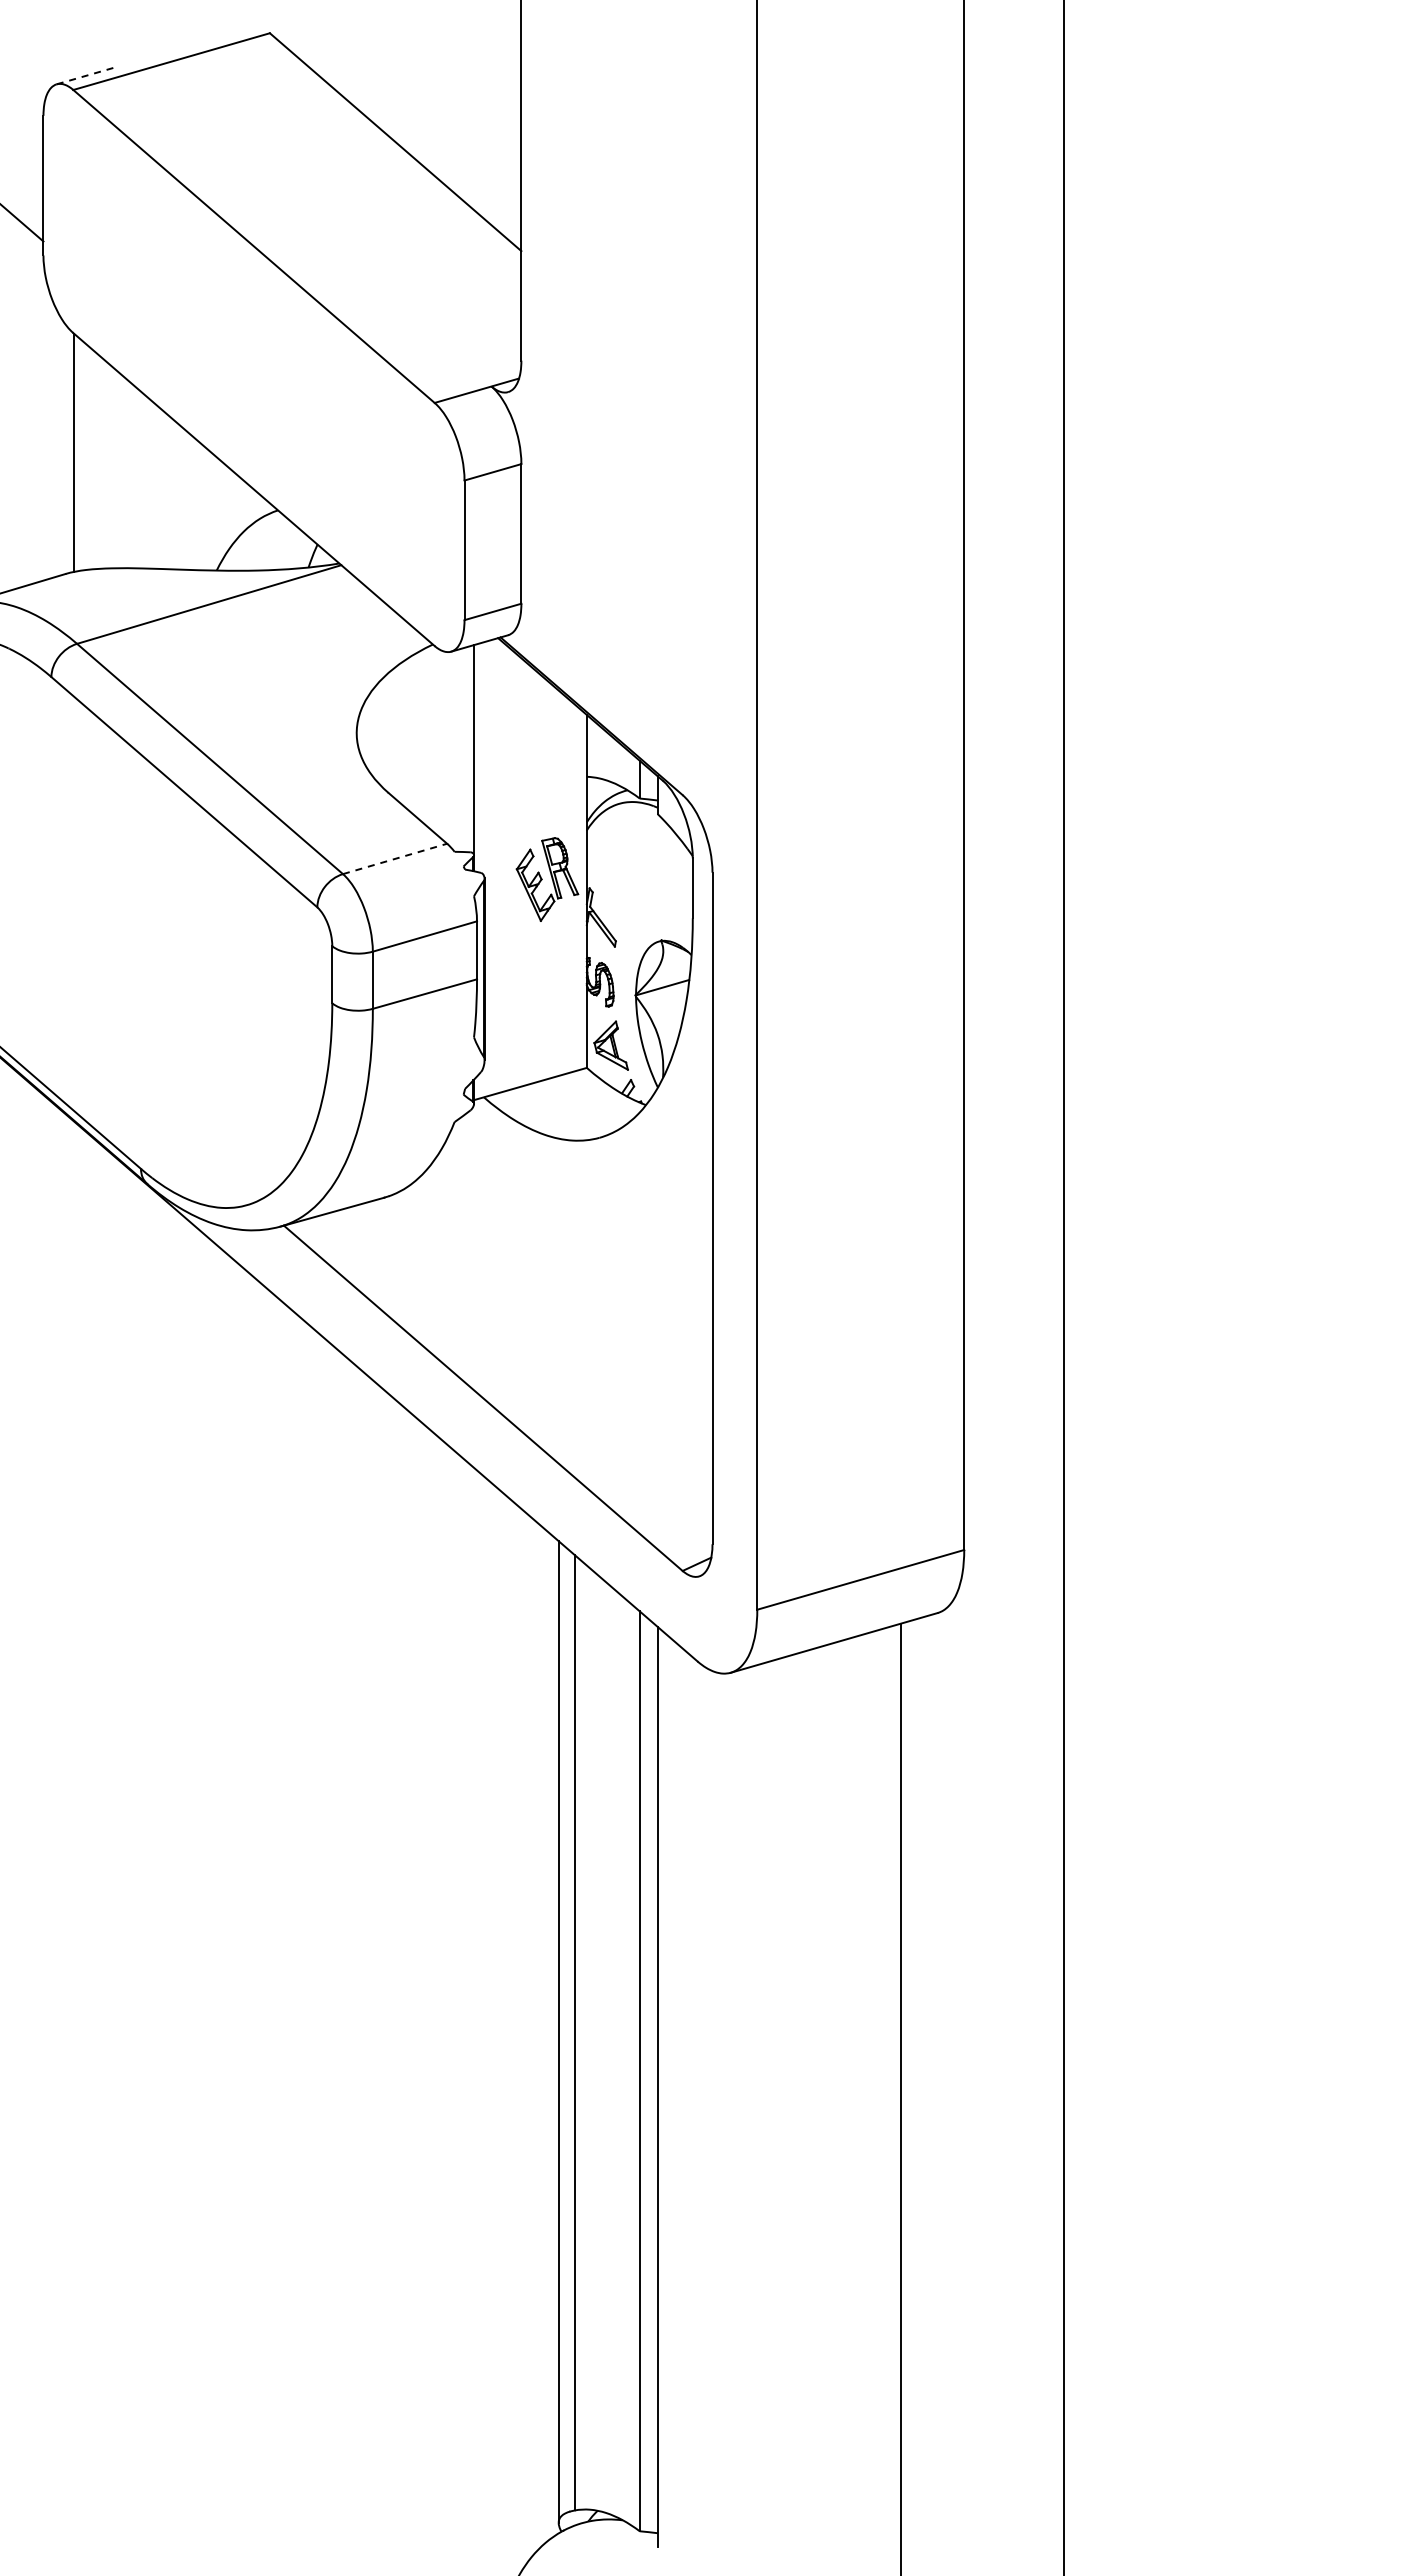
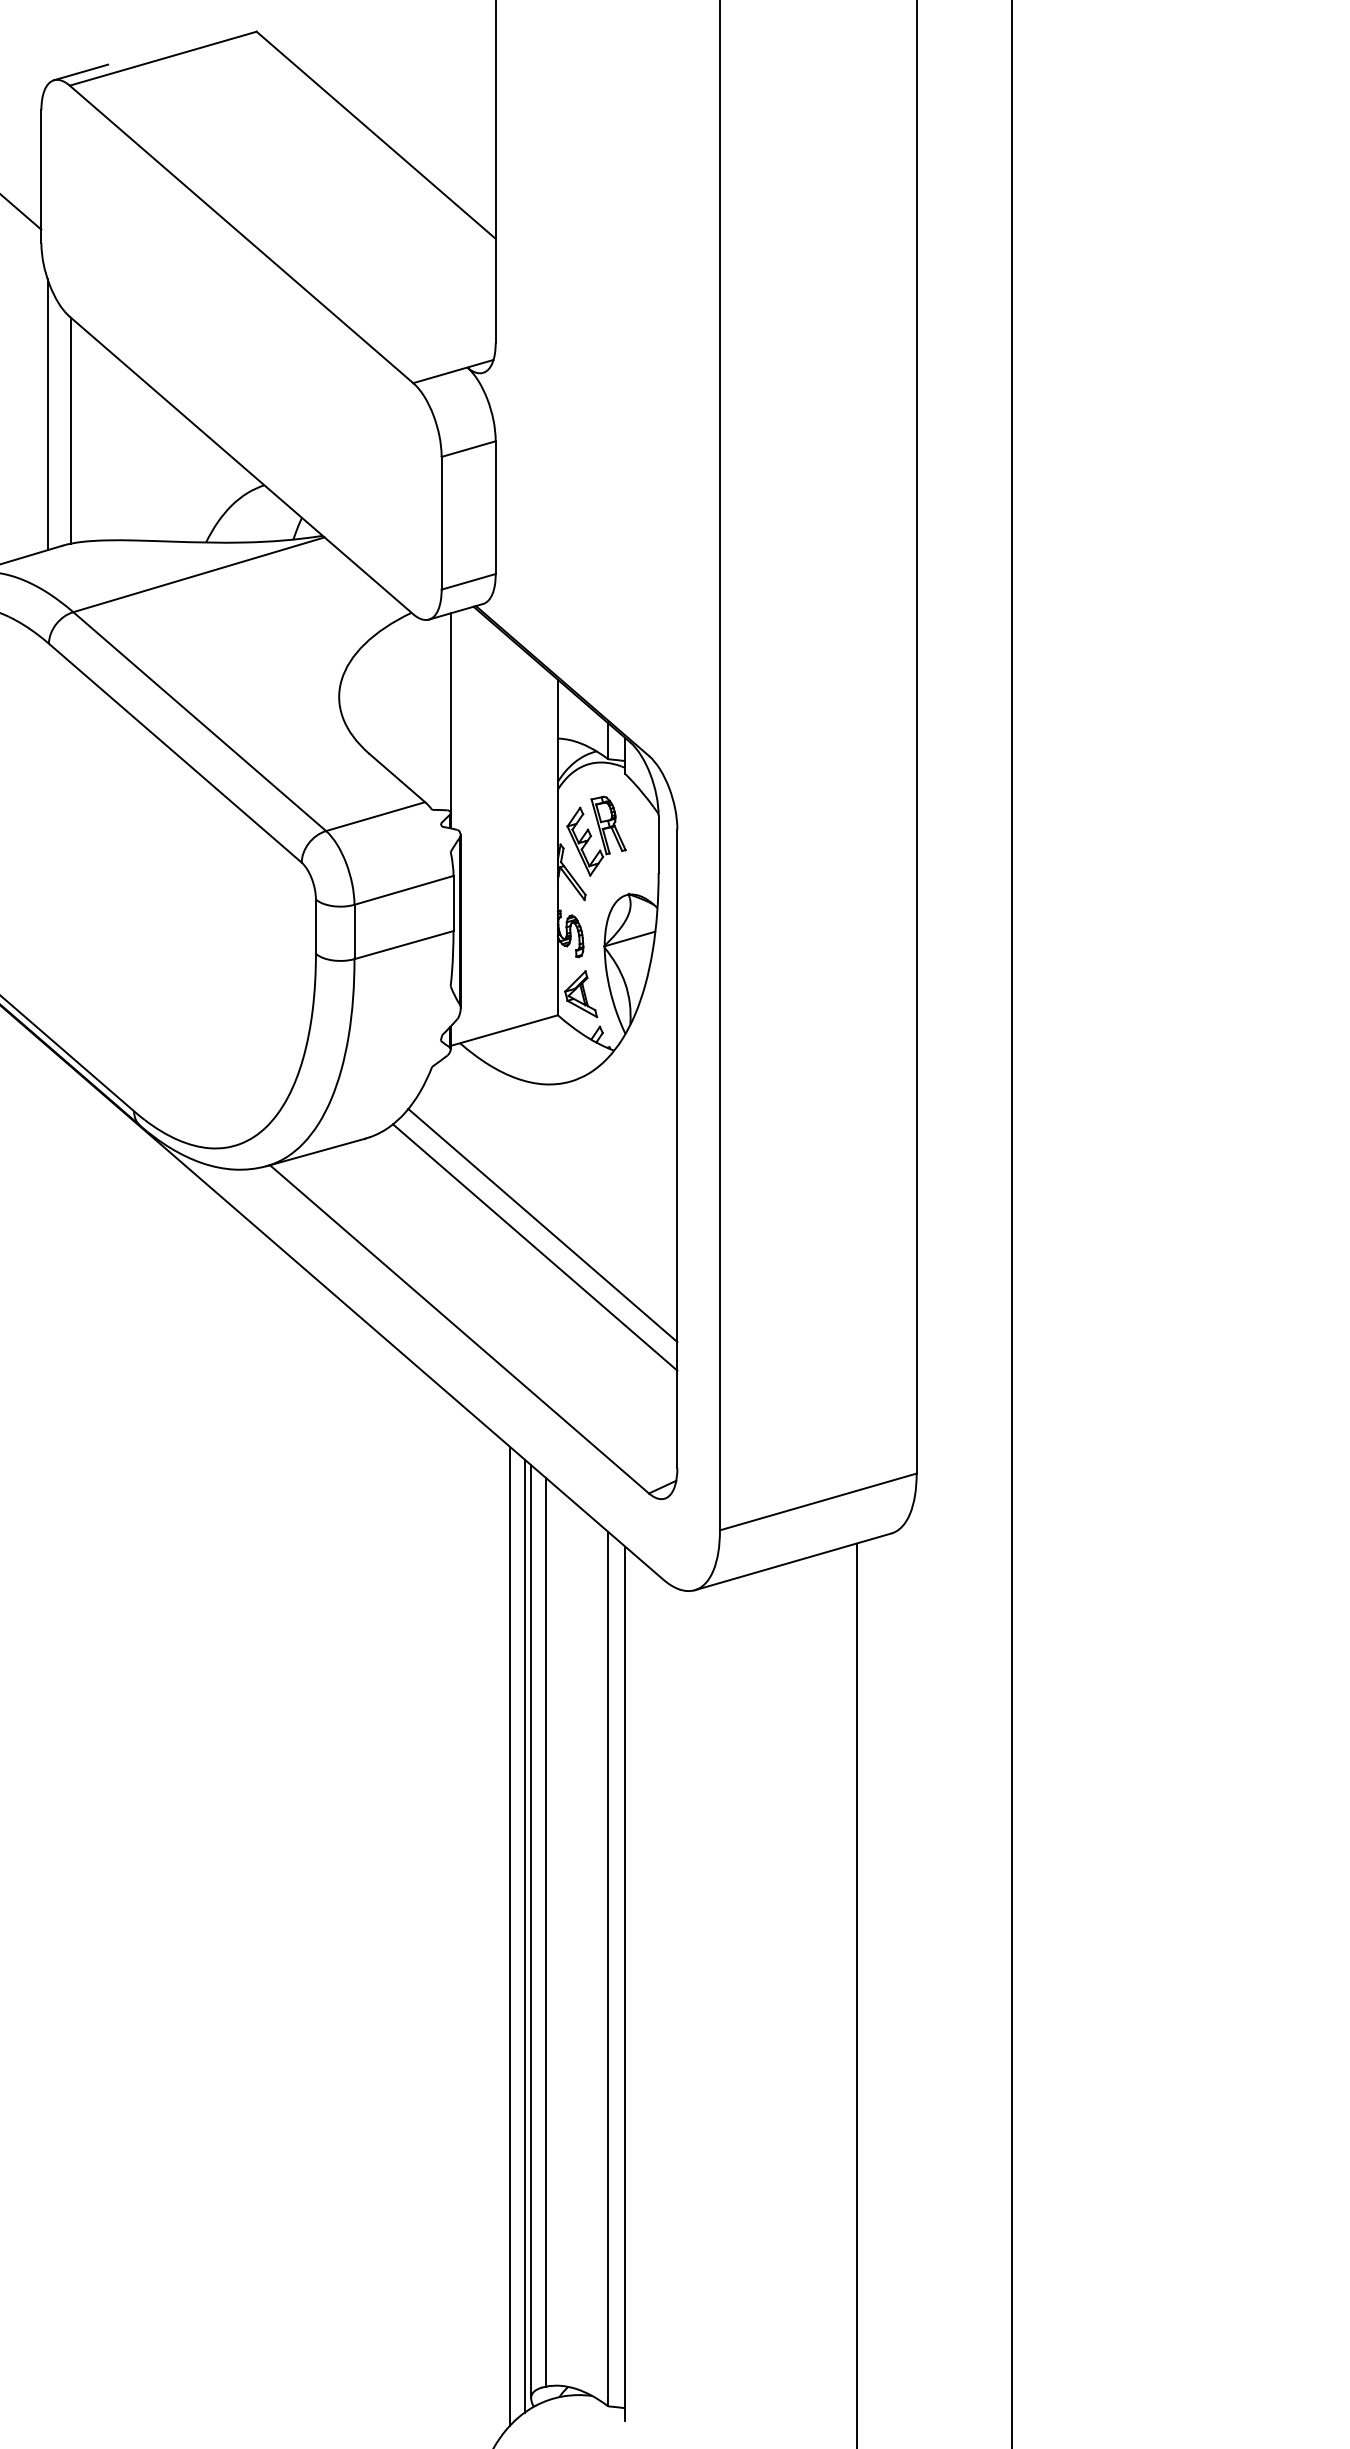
line: (85, 76) -> (81, 72), dashed -> solid
line: (49, 435) -> (47, 414), added
line: (395, 858) -> (376, 816), dashed -> solid
part: (547, 879) -> (596, 836), moved
line: (570, 1288) -> (542, 1224), added
line: (562, 1311) -> (534, 1246), added
line: (536, 2036) -> (510, 1936), added
line: (552, 2036) -> (525, 1936), added

